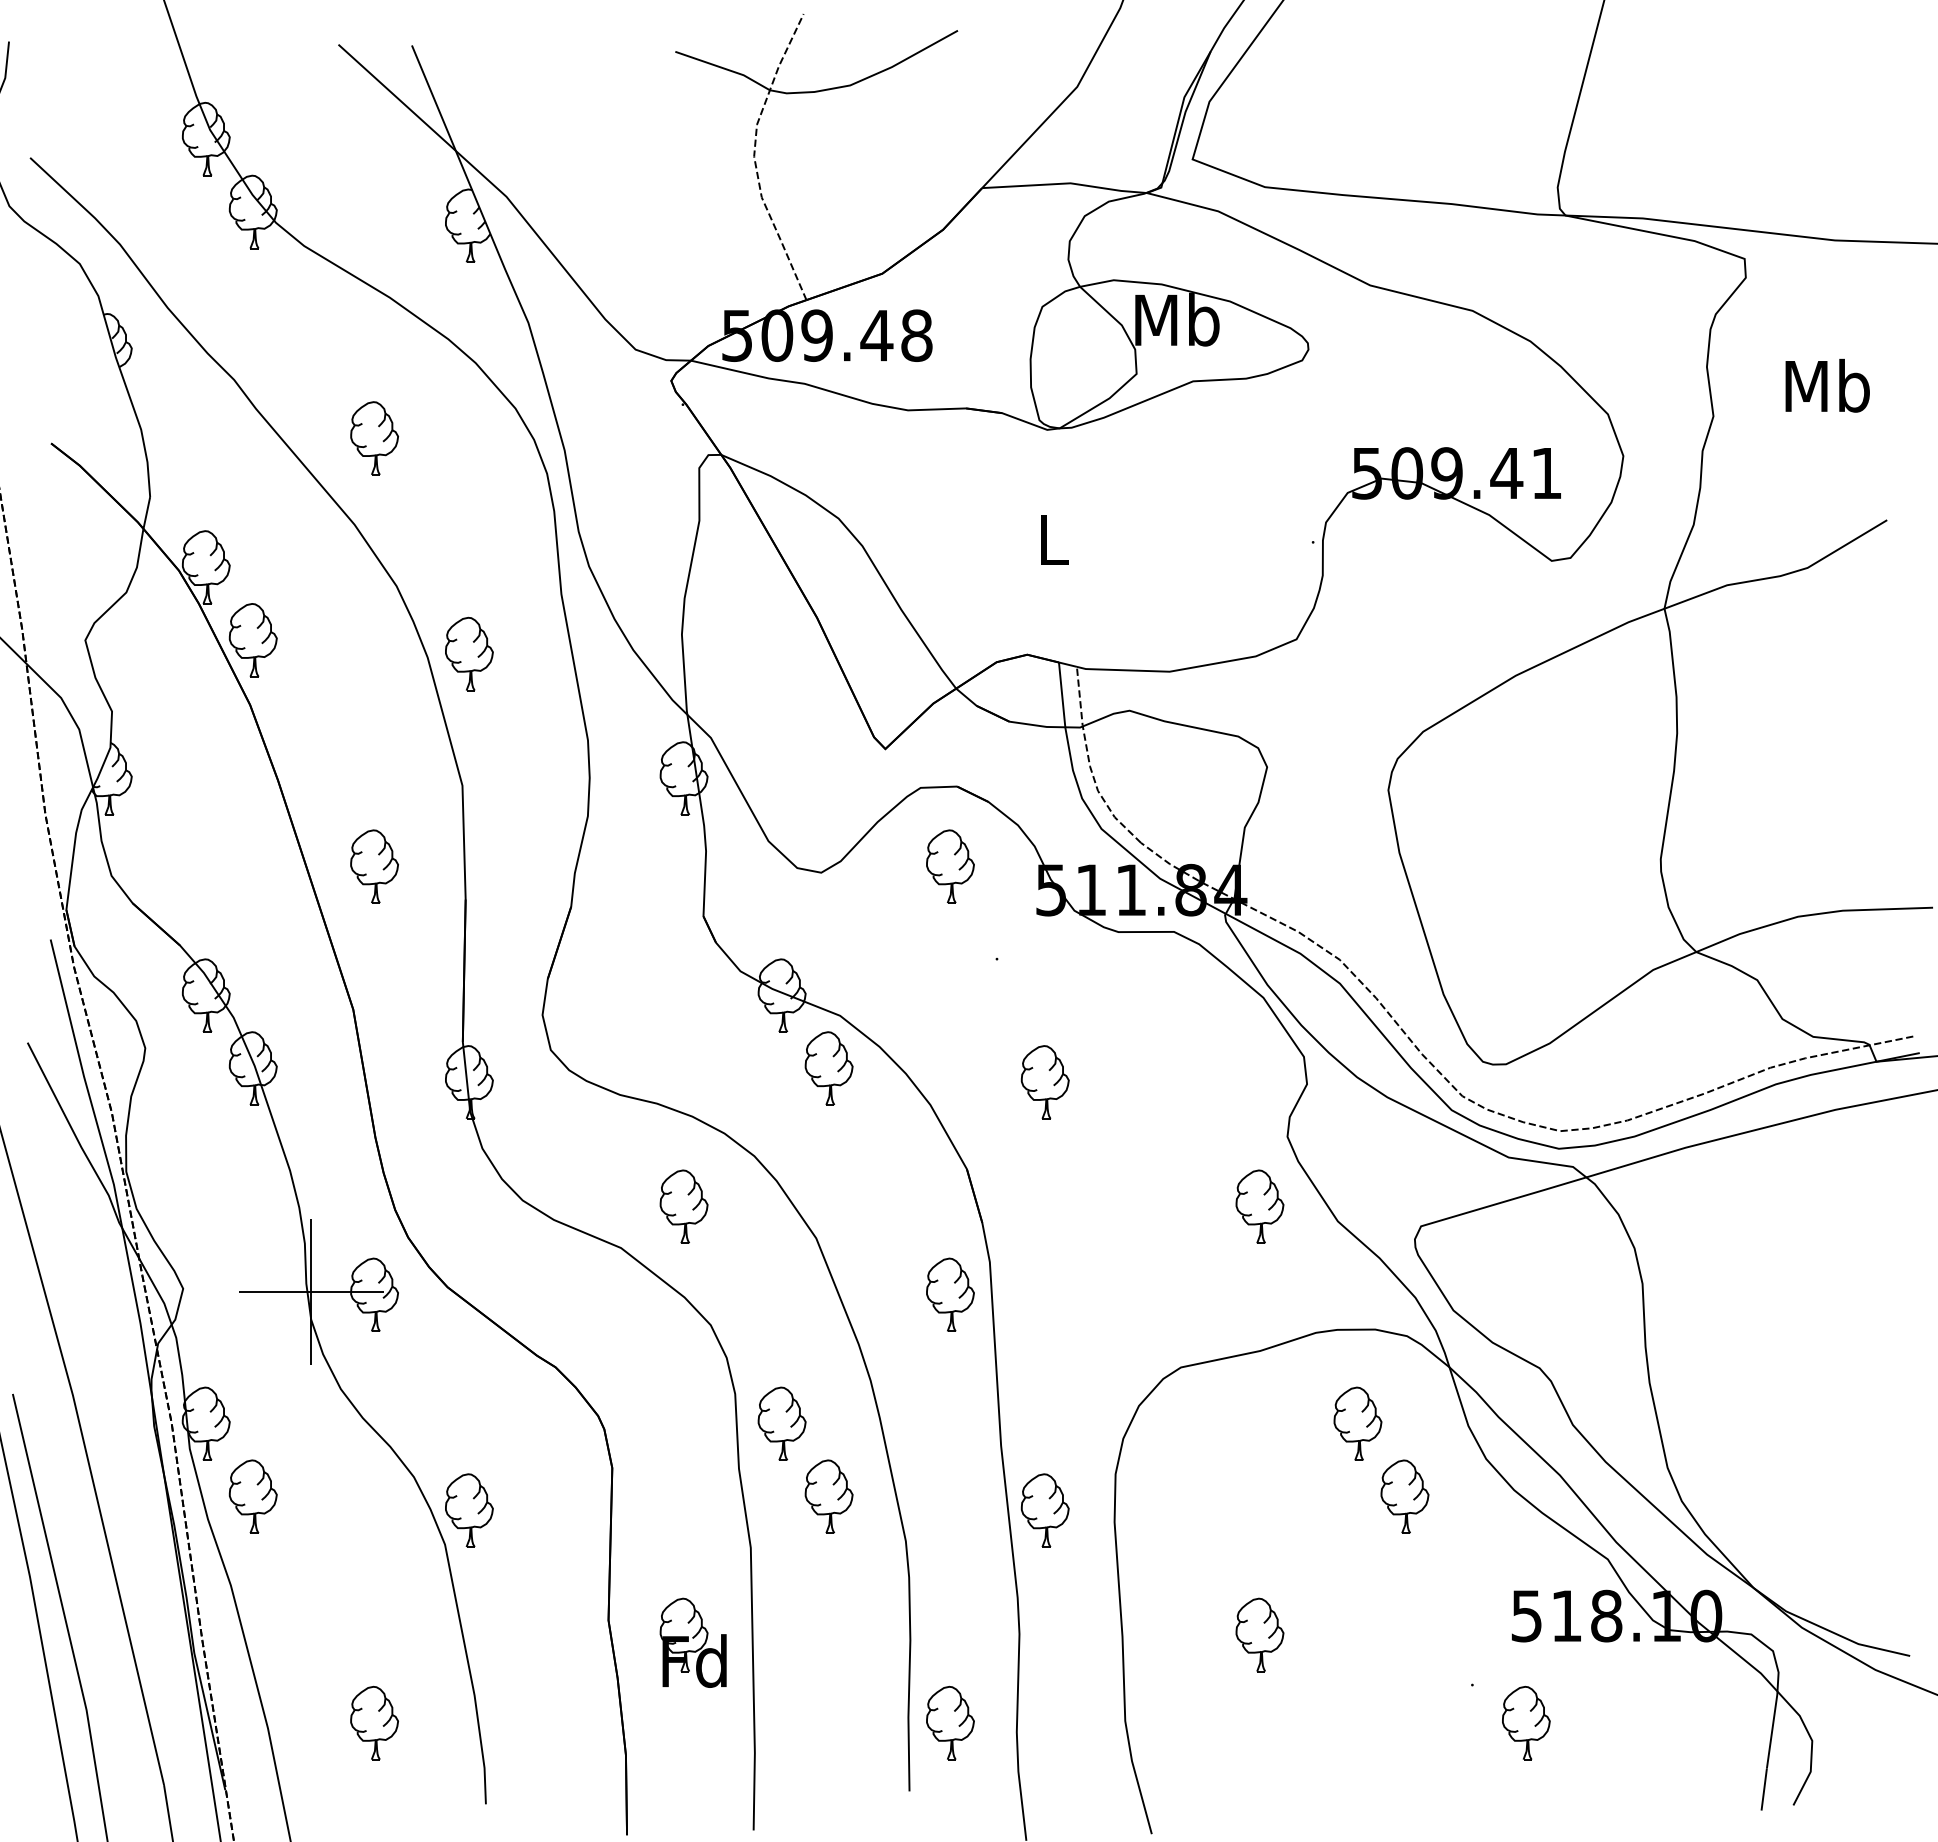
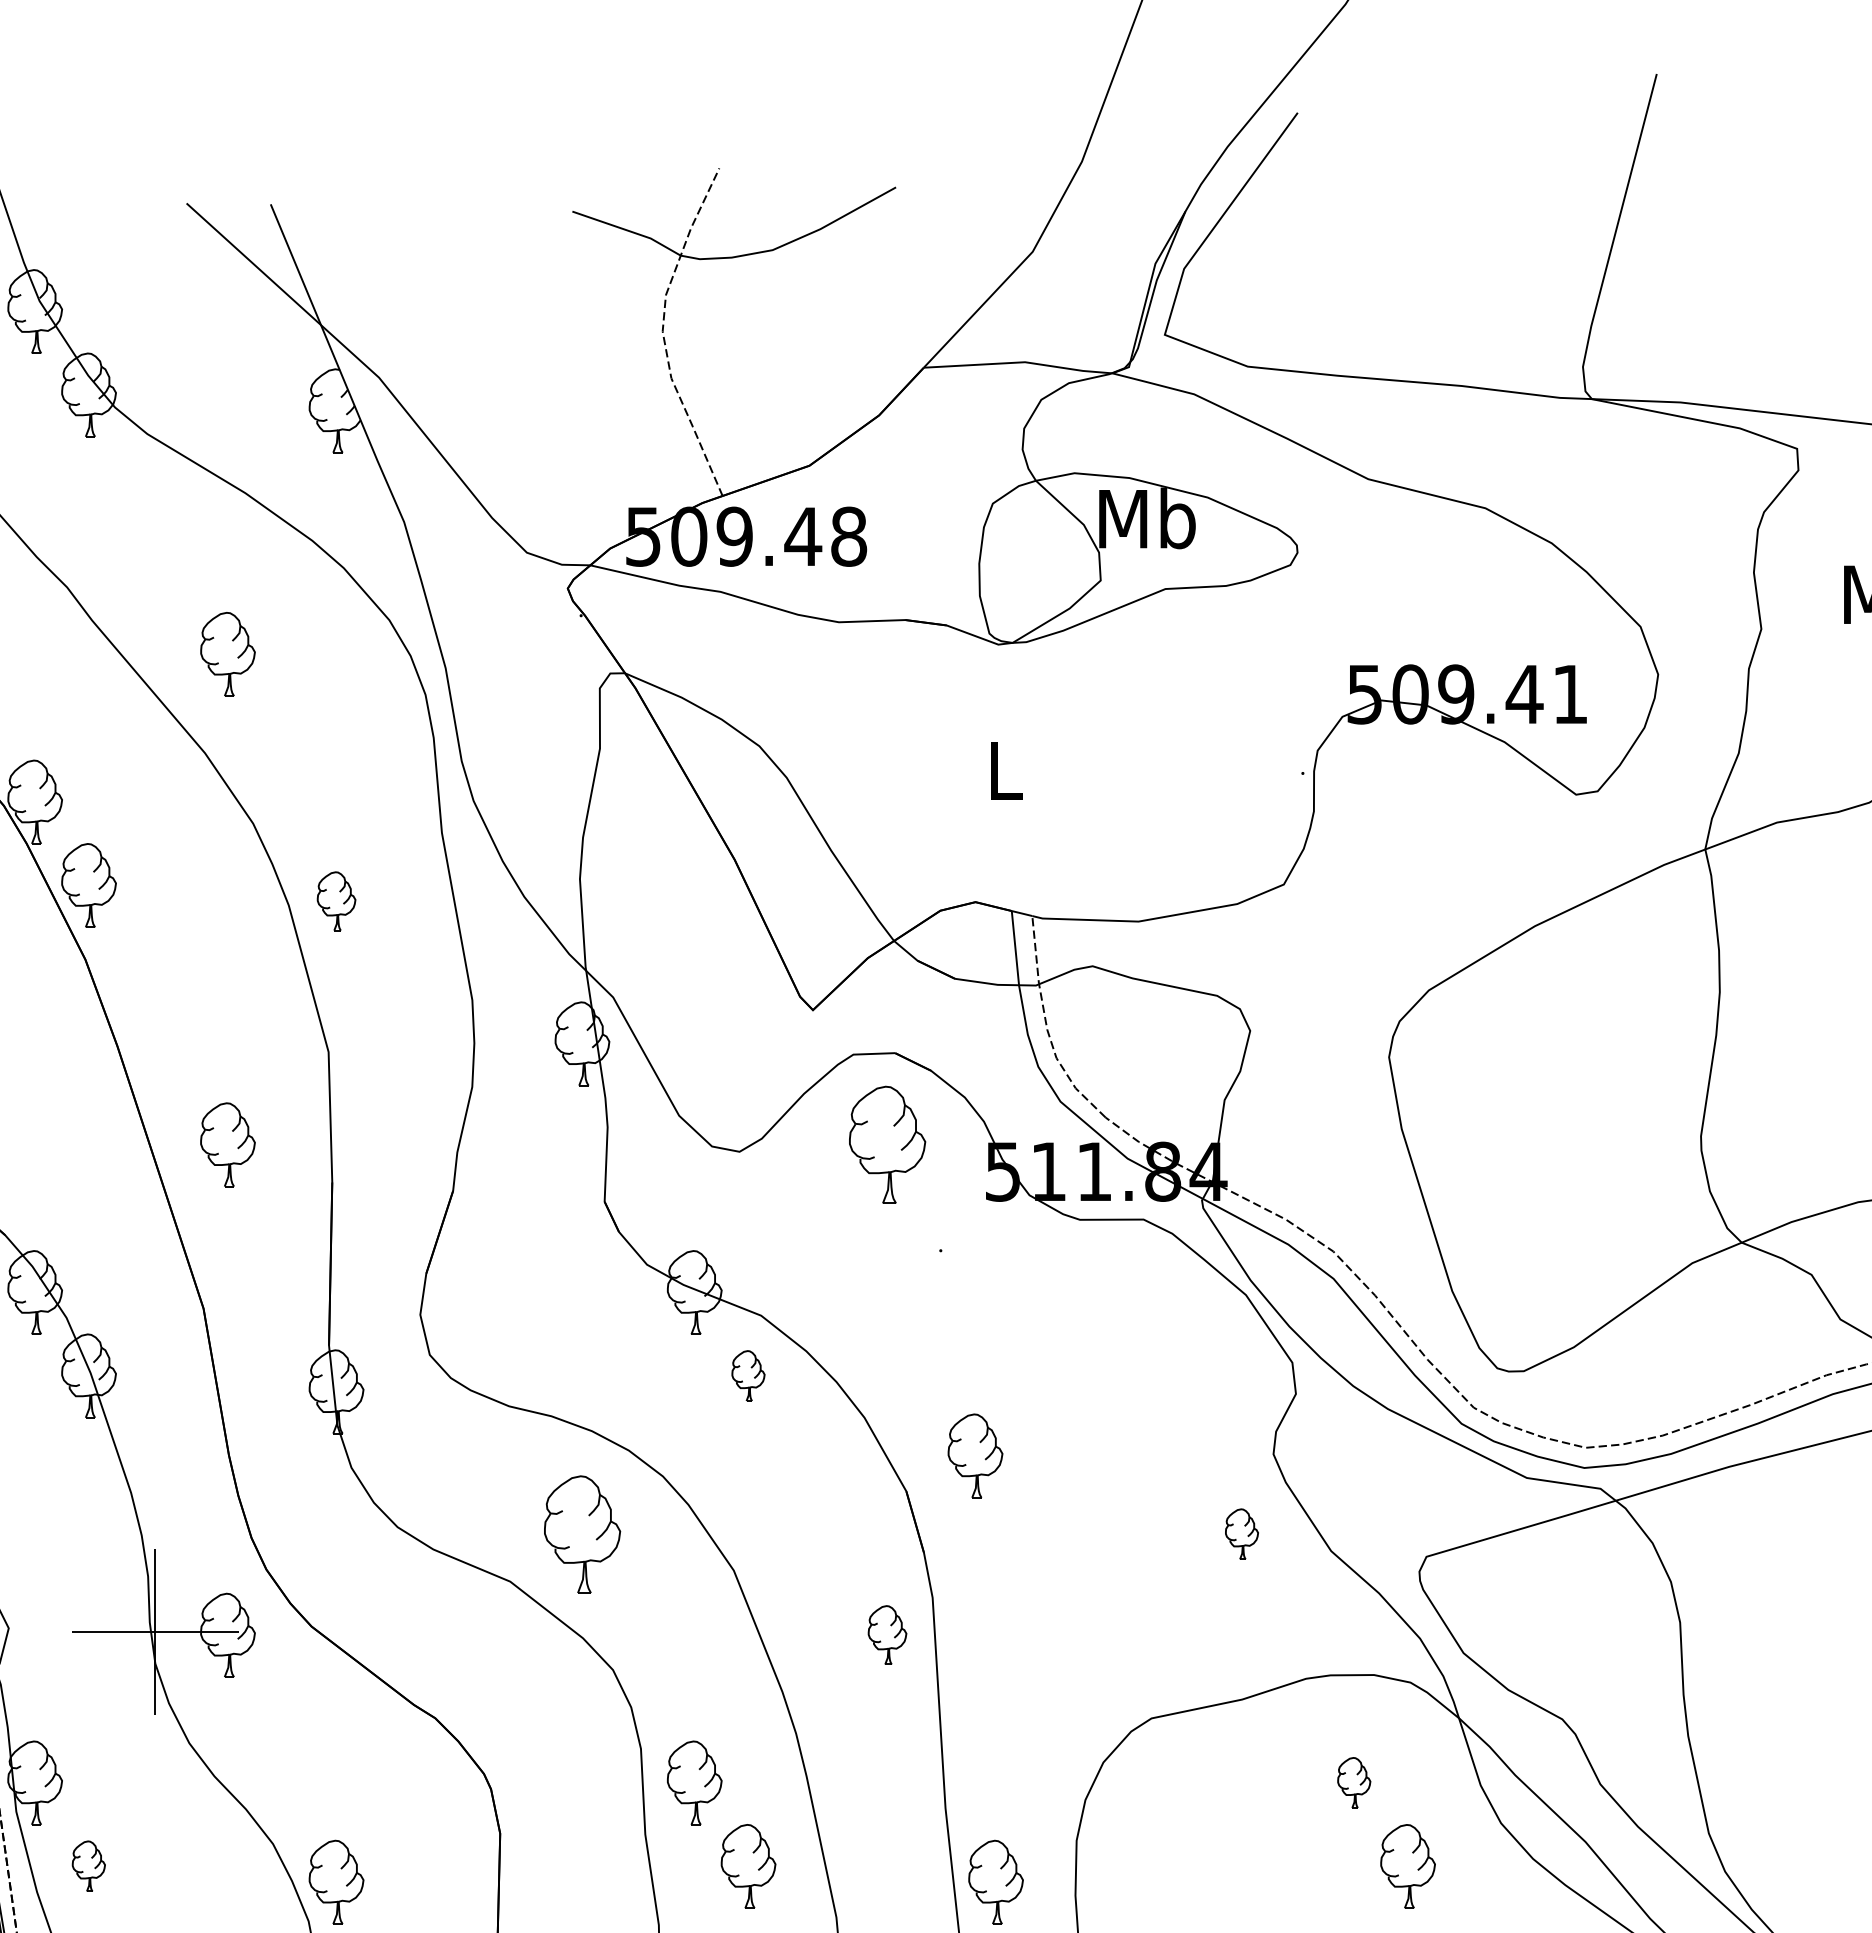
part: (469, 653) -> (336, 900), size x0.7
part: (950, 866) -> (887, 1144), size x1.4
part: (828, 1068) -> (747, 1376), size x0.6
part: (1044, 1082) -> (974, 1456), moved
part: (683, 1206) -> (581, 1534), size x1.4
part: (1259, 1206) -> (1241, 1534), size x0.6
part: (950, 1294) -> (887, 1634), size x0.7
part: (1357, 1423) -> (1353, 1782), size x0.6
part: (252, 1496) -> (88, 1866), size x0.6

